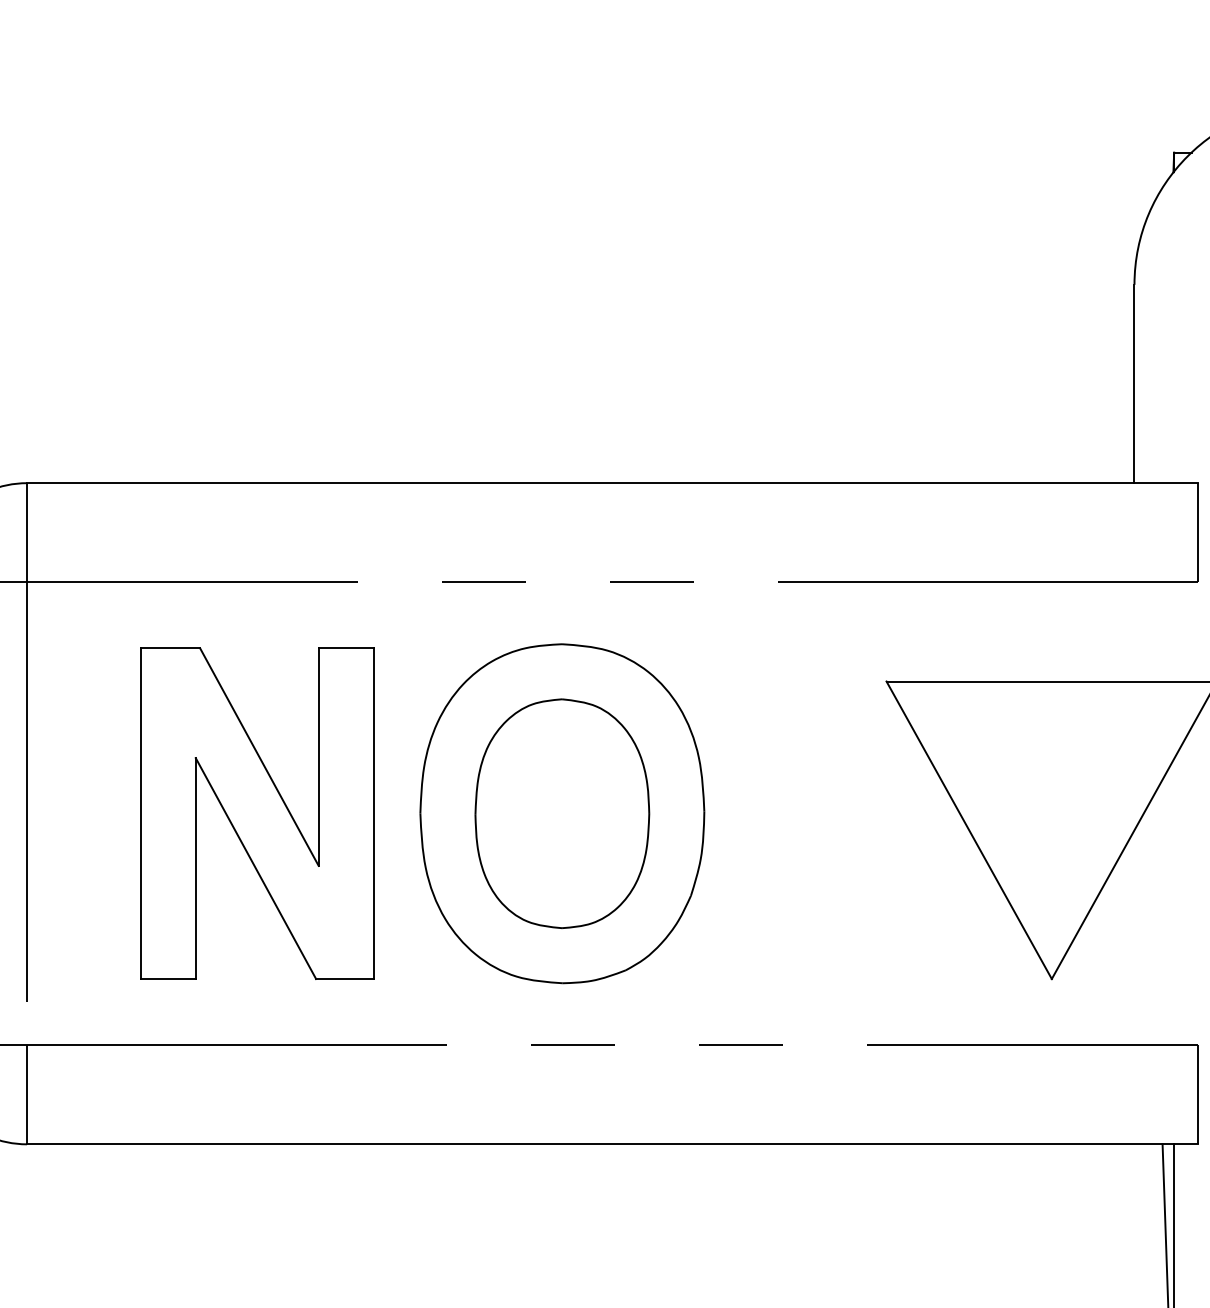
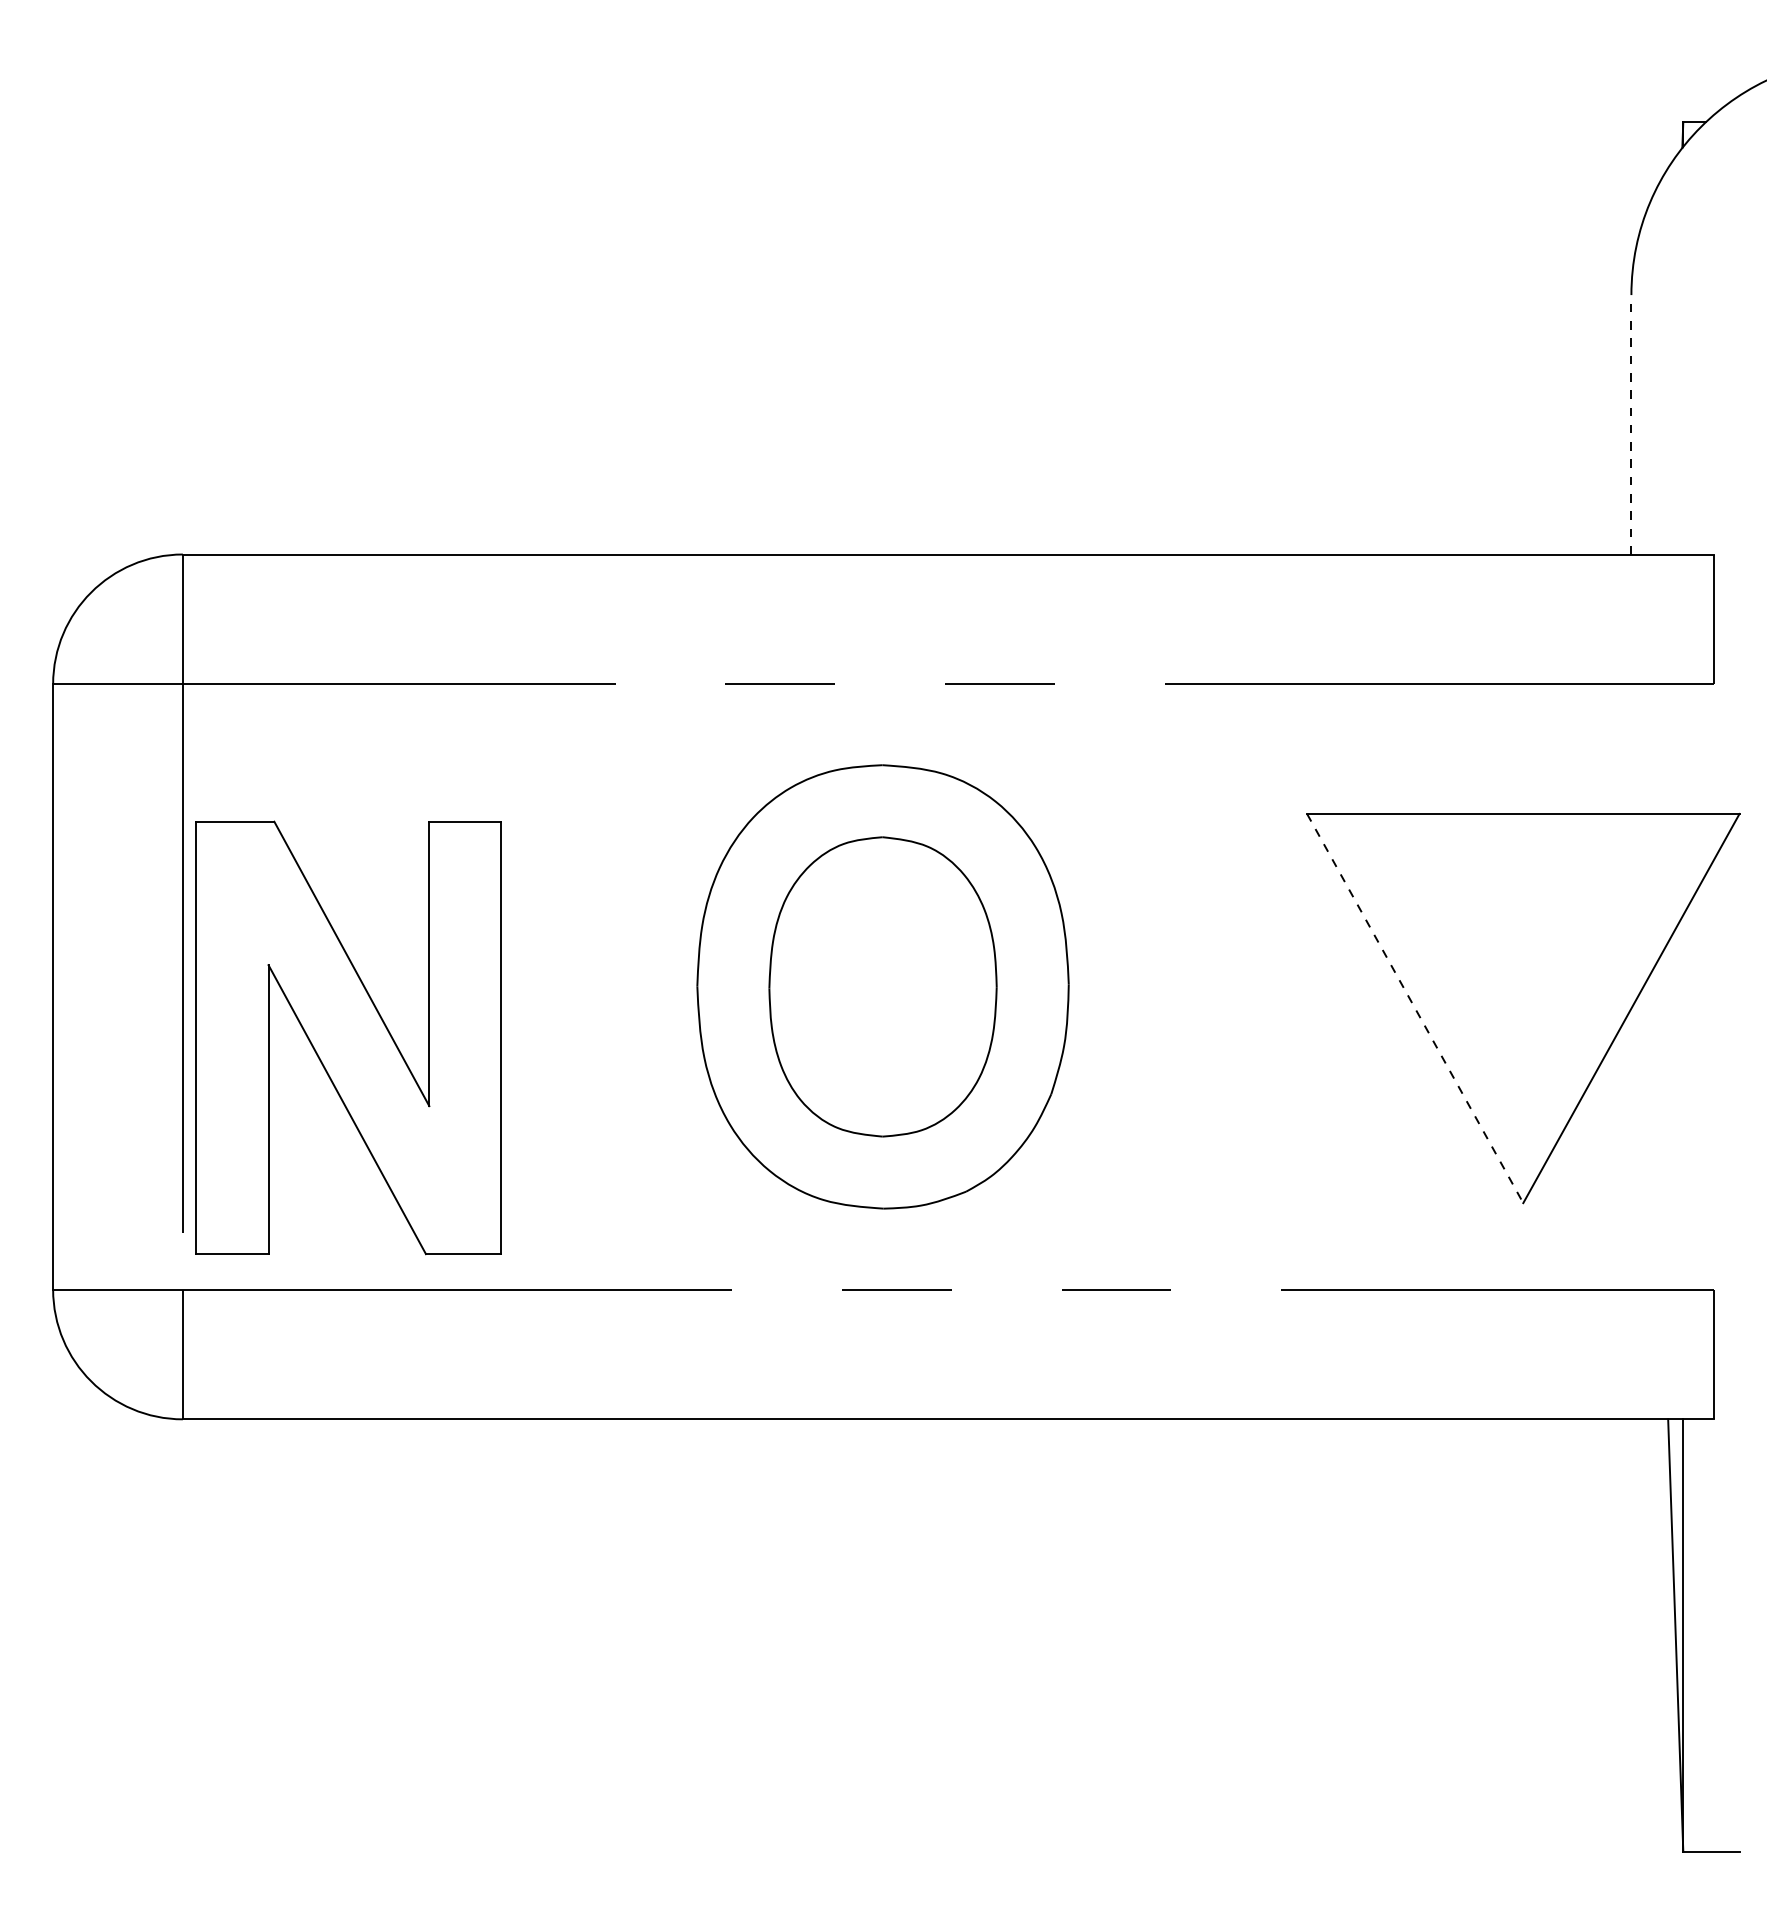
line: (1134, 383) -> (1631, 424), solid -> dashed
part: (256, 813) -> (348, 1037), moved
line: (969, 830) -> (1415, 1008), solid -> dashed

